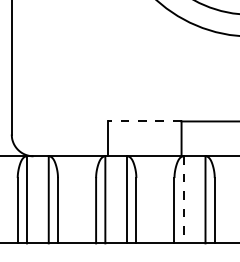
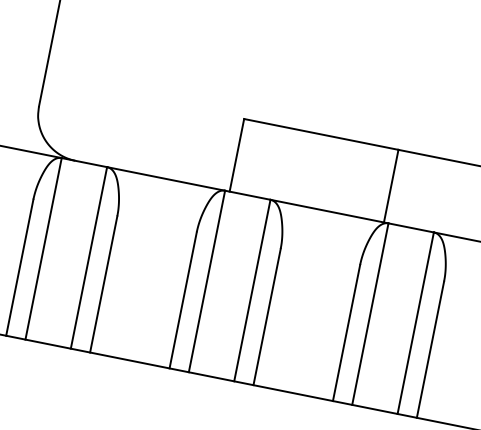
line: (144, 121) -> (321, 134), dashed -> solid
line: (183, 199) -> (370, 313), dashed -> solid

